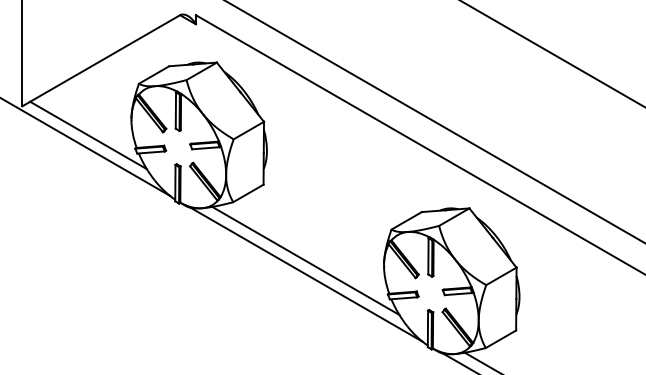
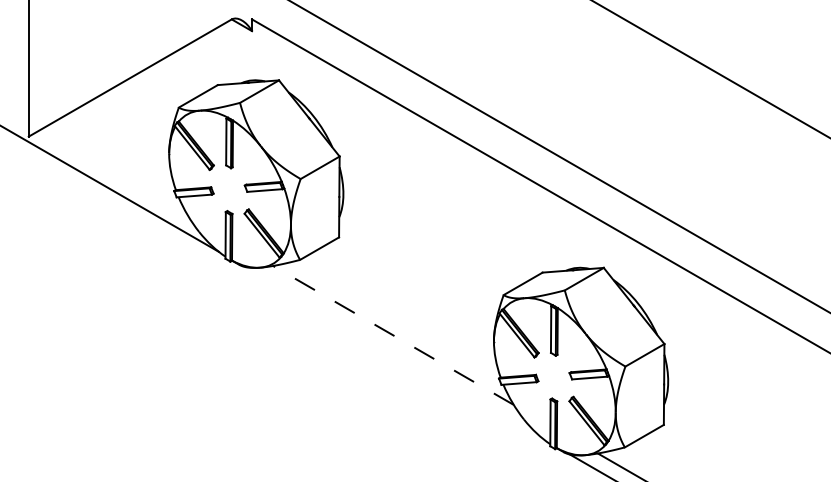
line: (88, 135) -> (113, 174), removed
line: (305, 260) -> (392, 334), solid -> dashed
line: (306, 274) -> (394, 352), removed

